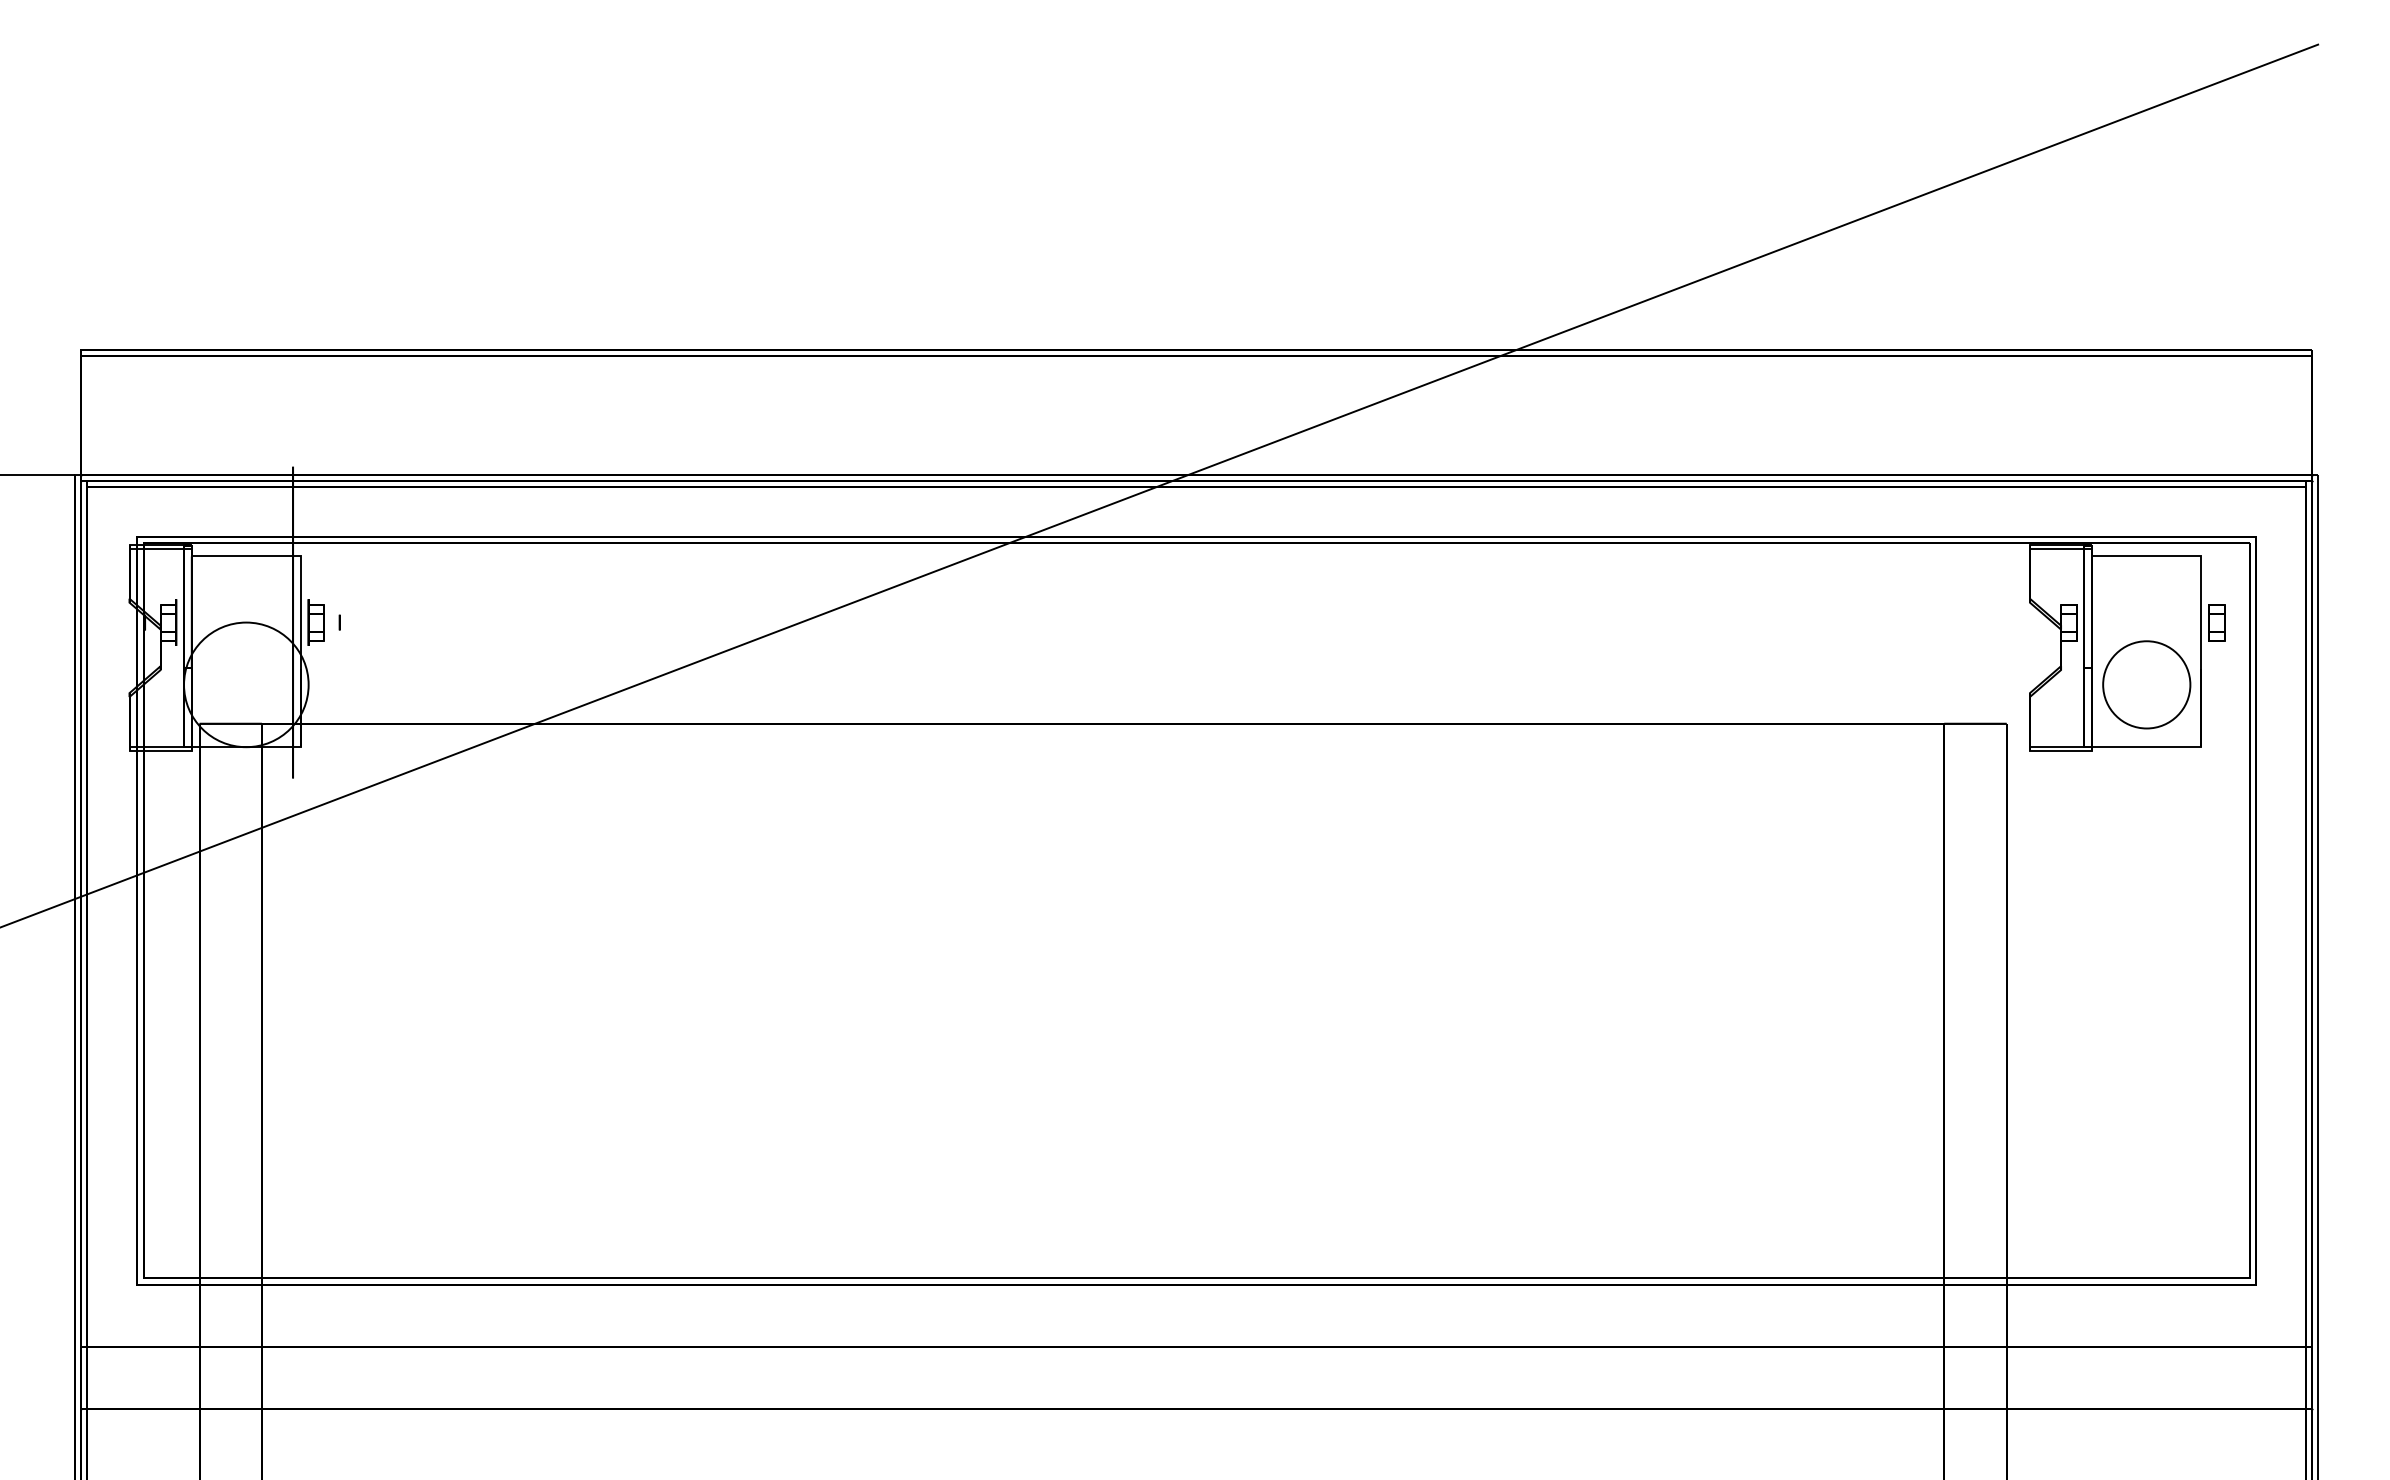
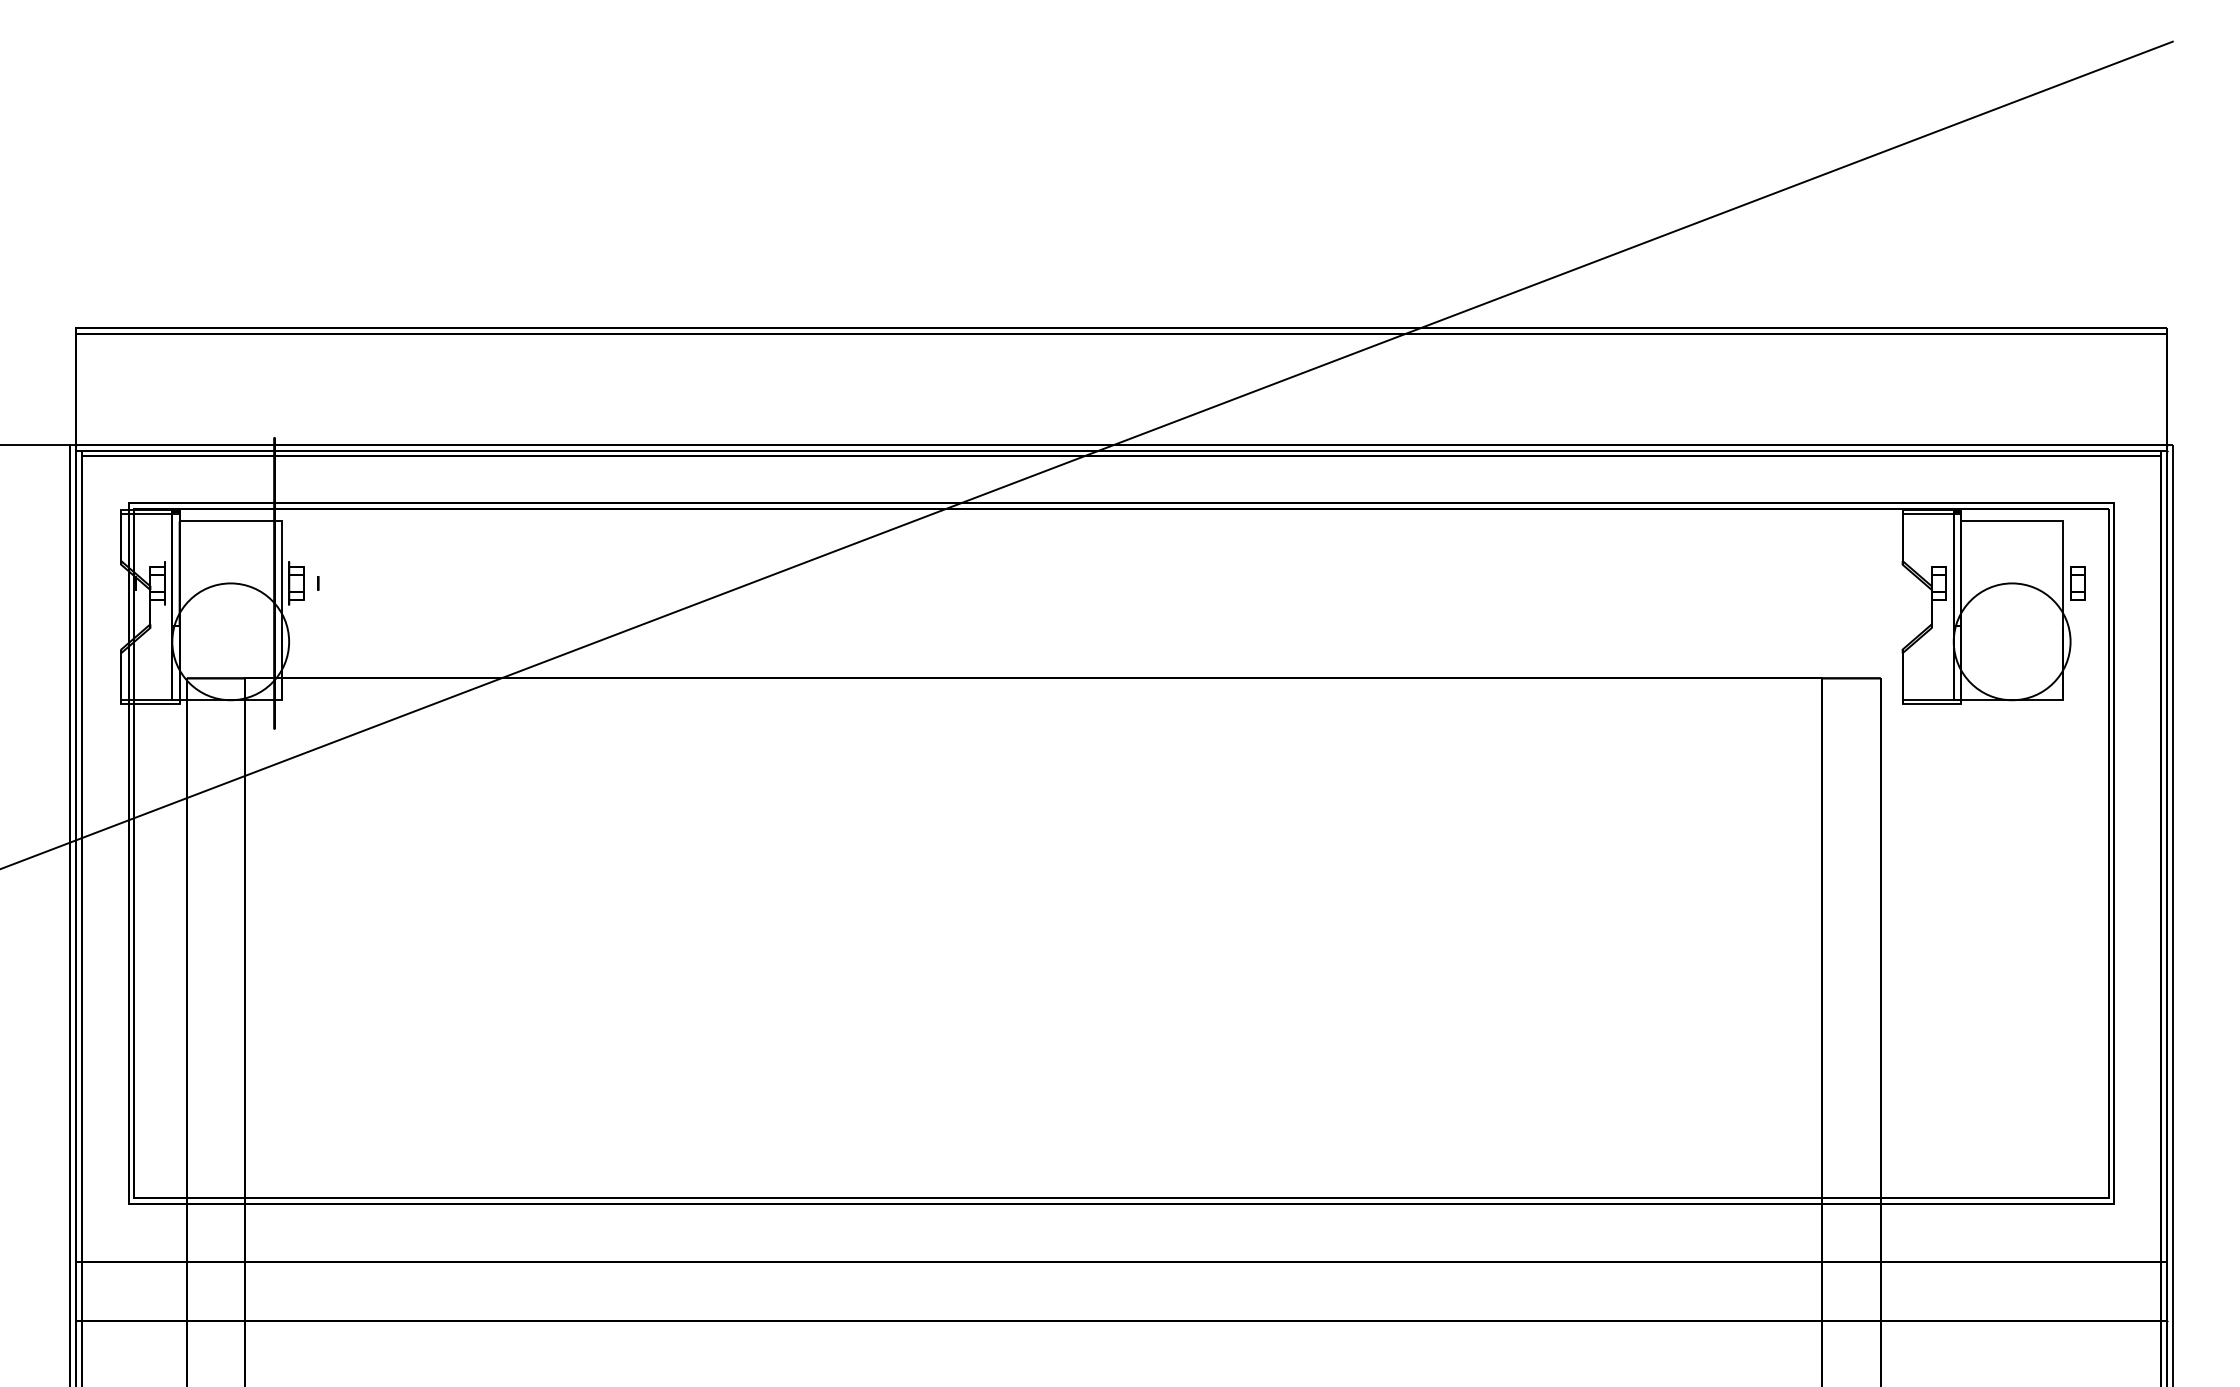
circle: (2146, 684) -> (2011, 641), size x1.43

